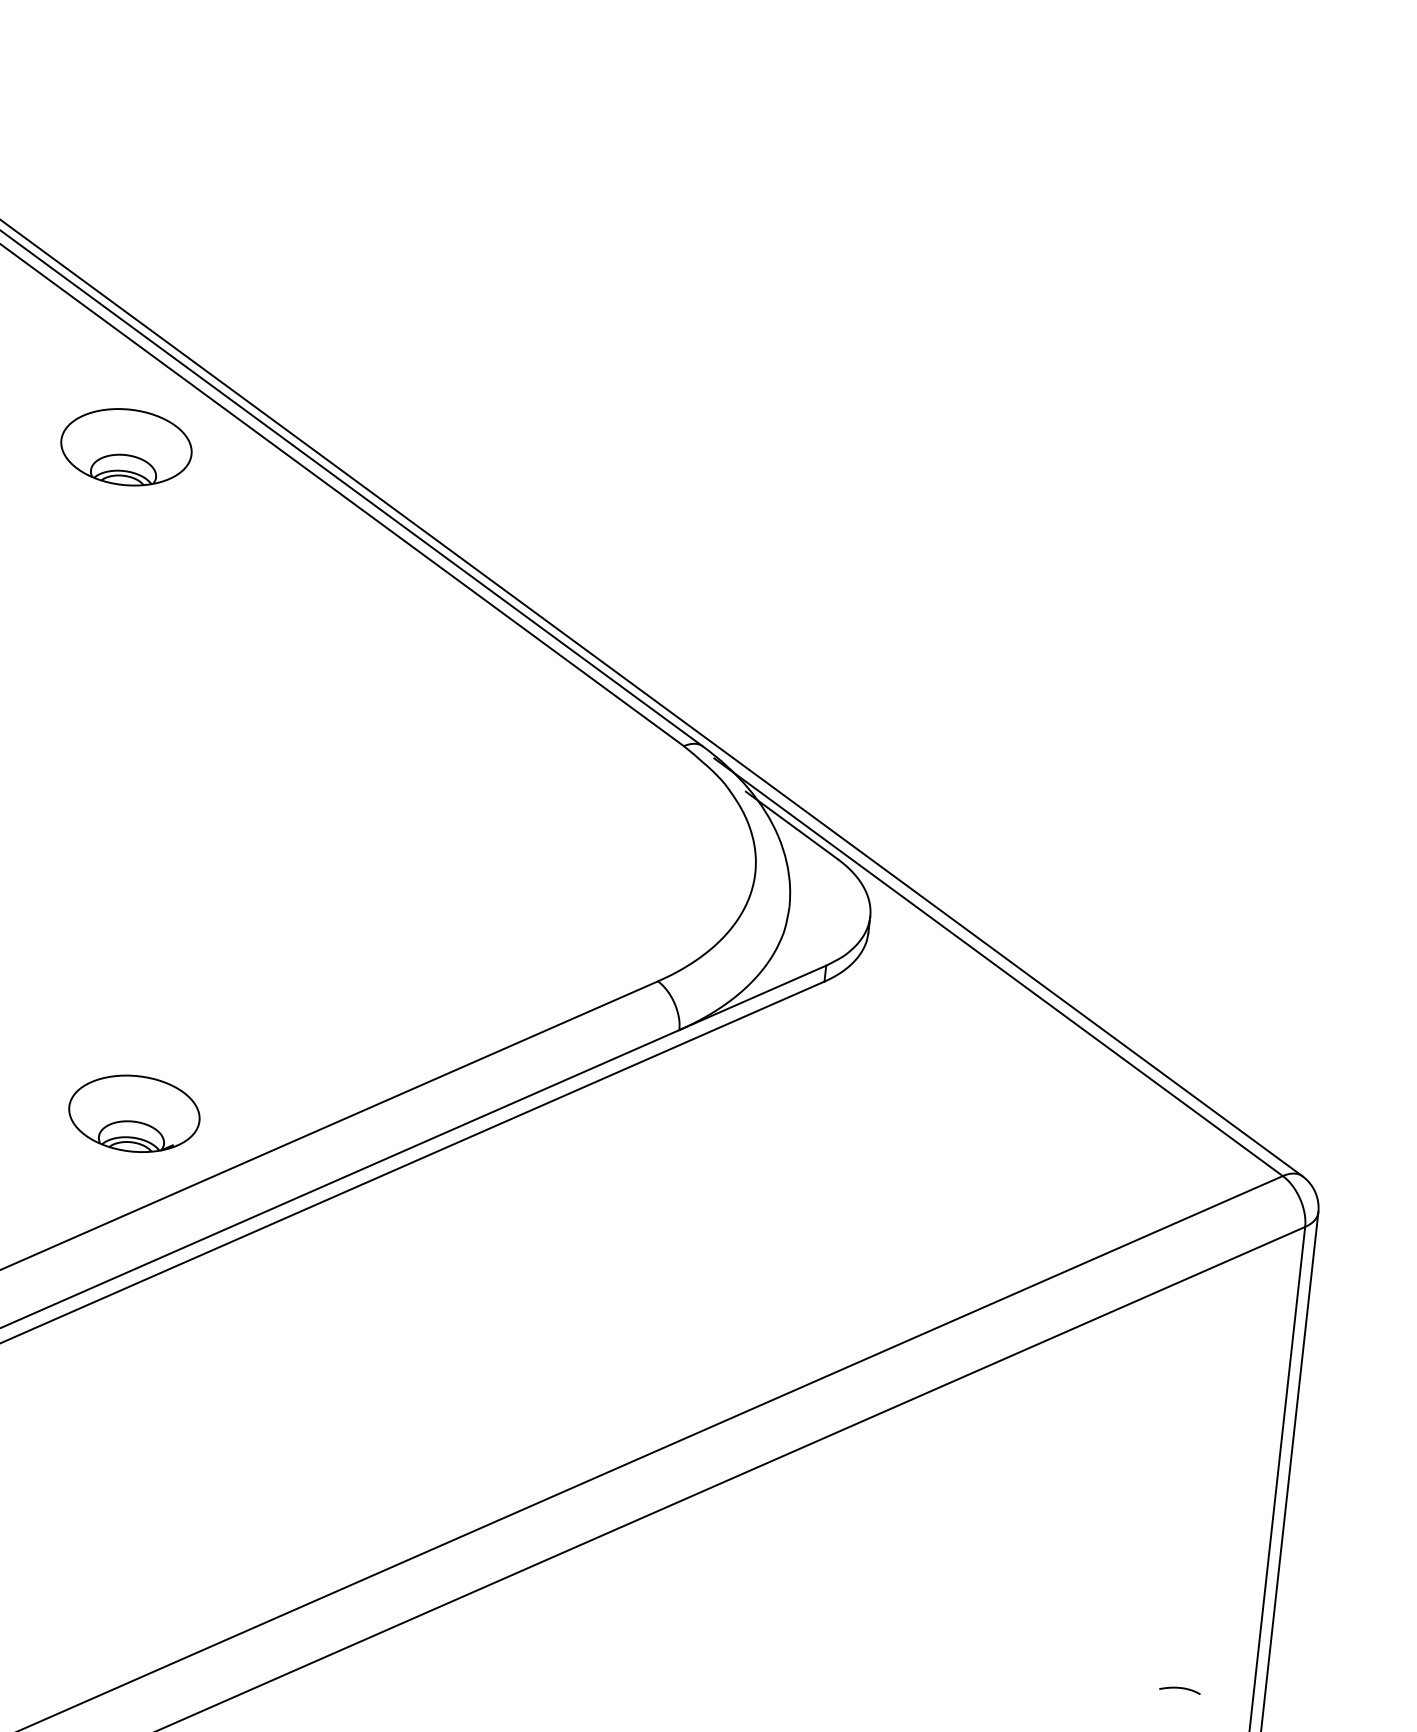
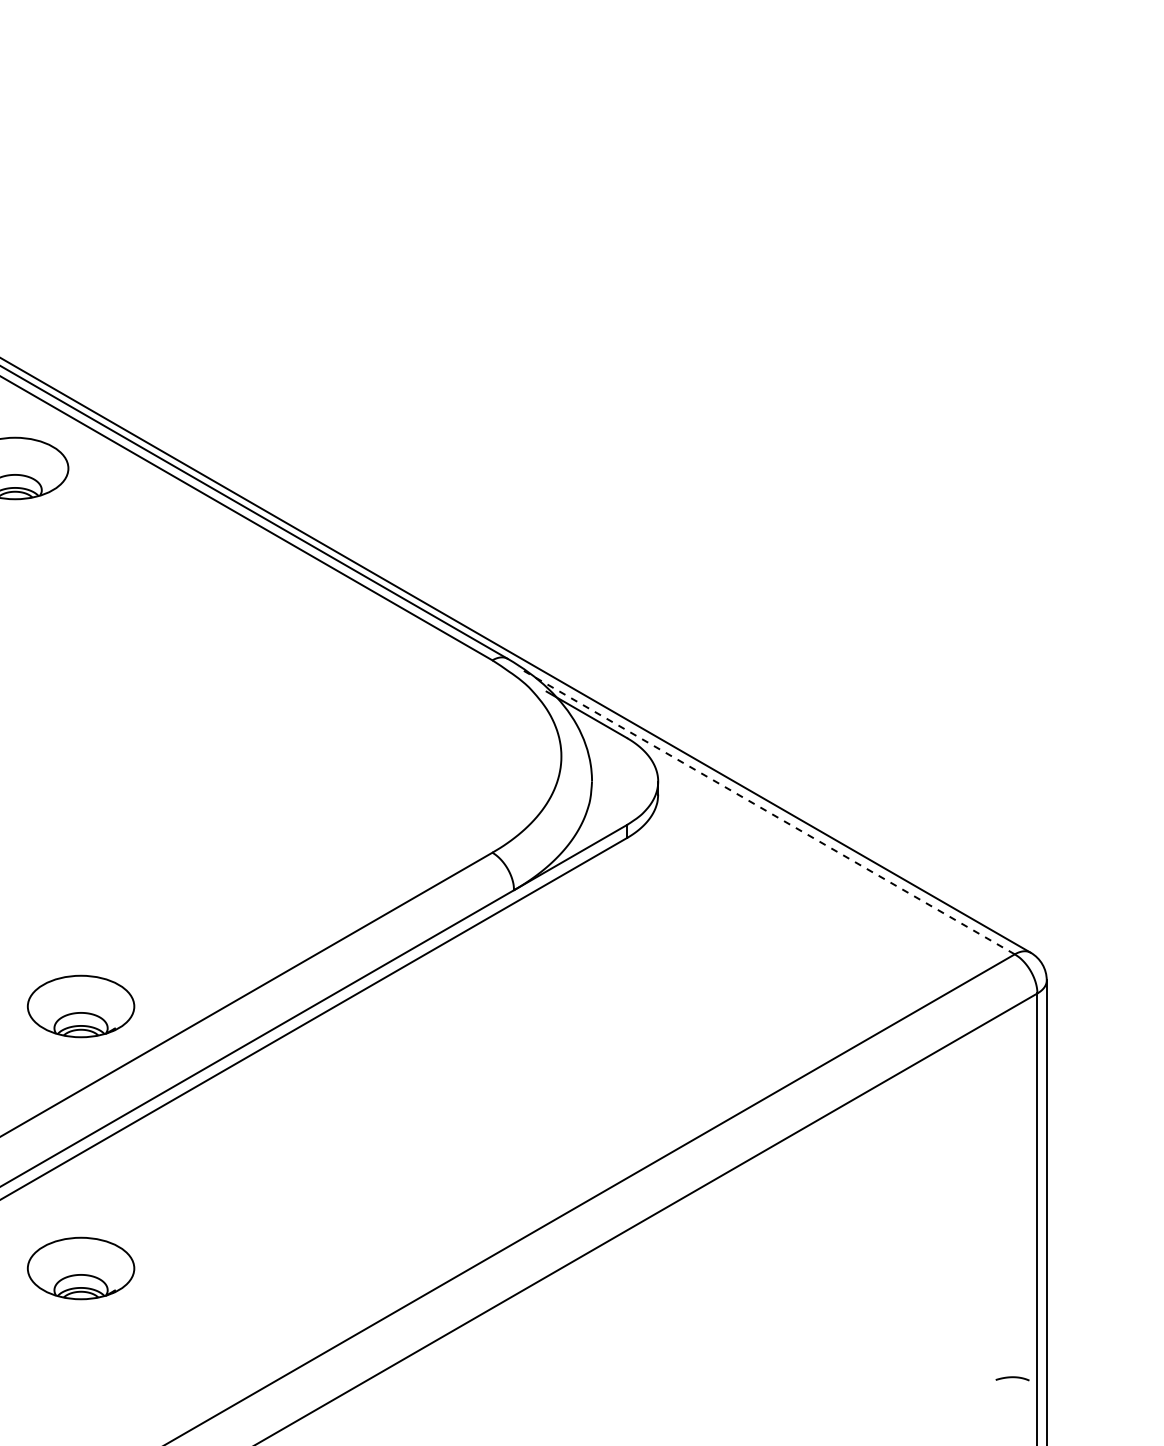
line: (998, 966) -> (766, 810), solid -> dashed
part: (99, 1434) -> (81, 1268), added
curve: (1179, 1689) -> (1012, 1378), moved

